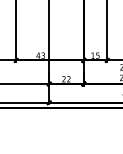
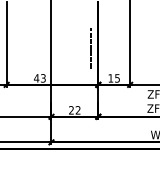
line: (78, 33) -> (91, 48), added

